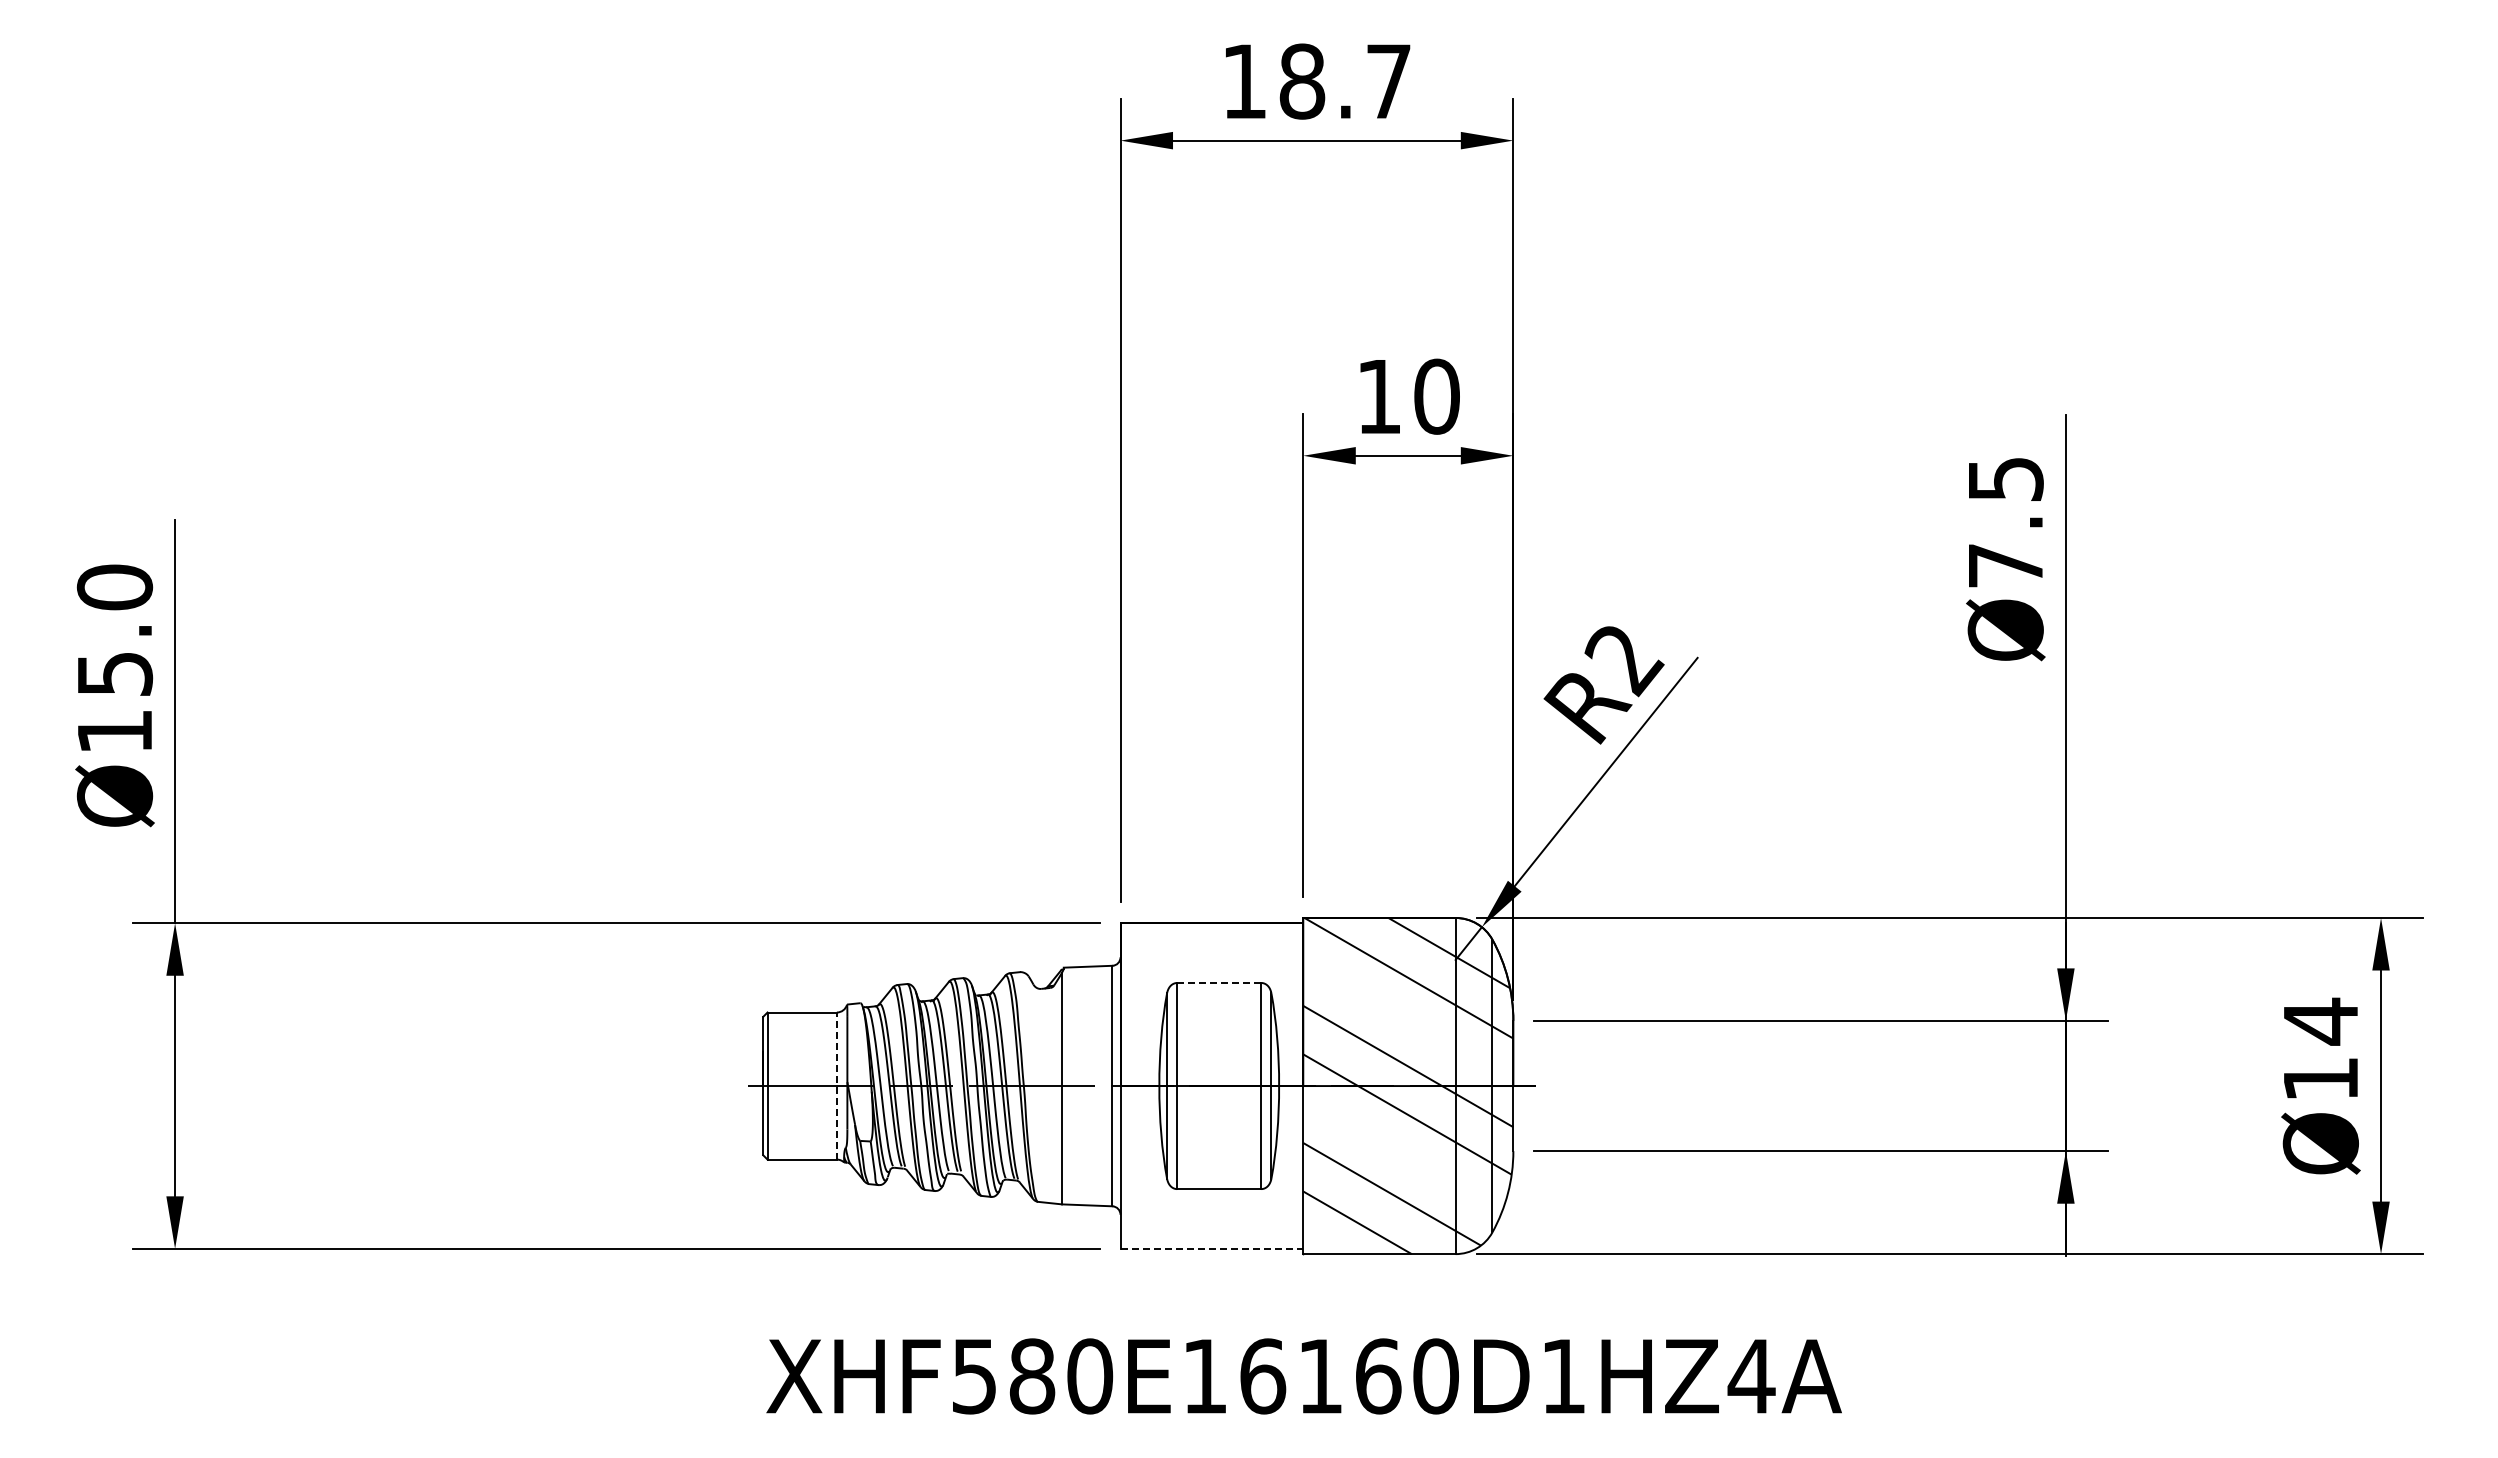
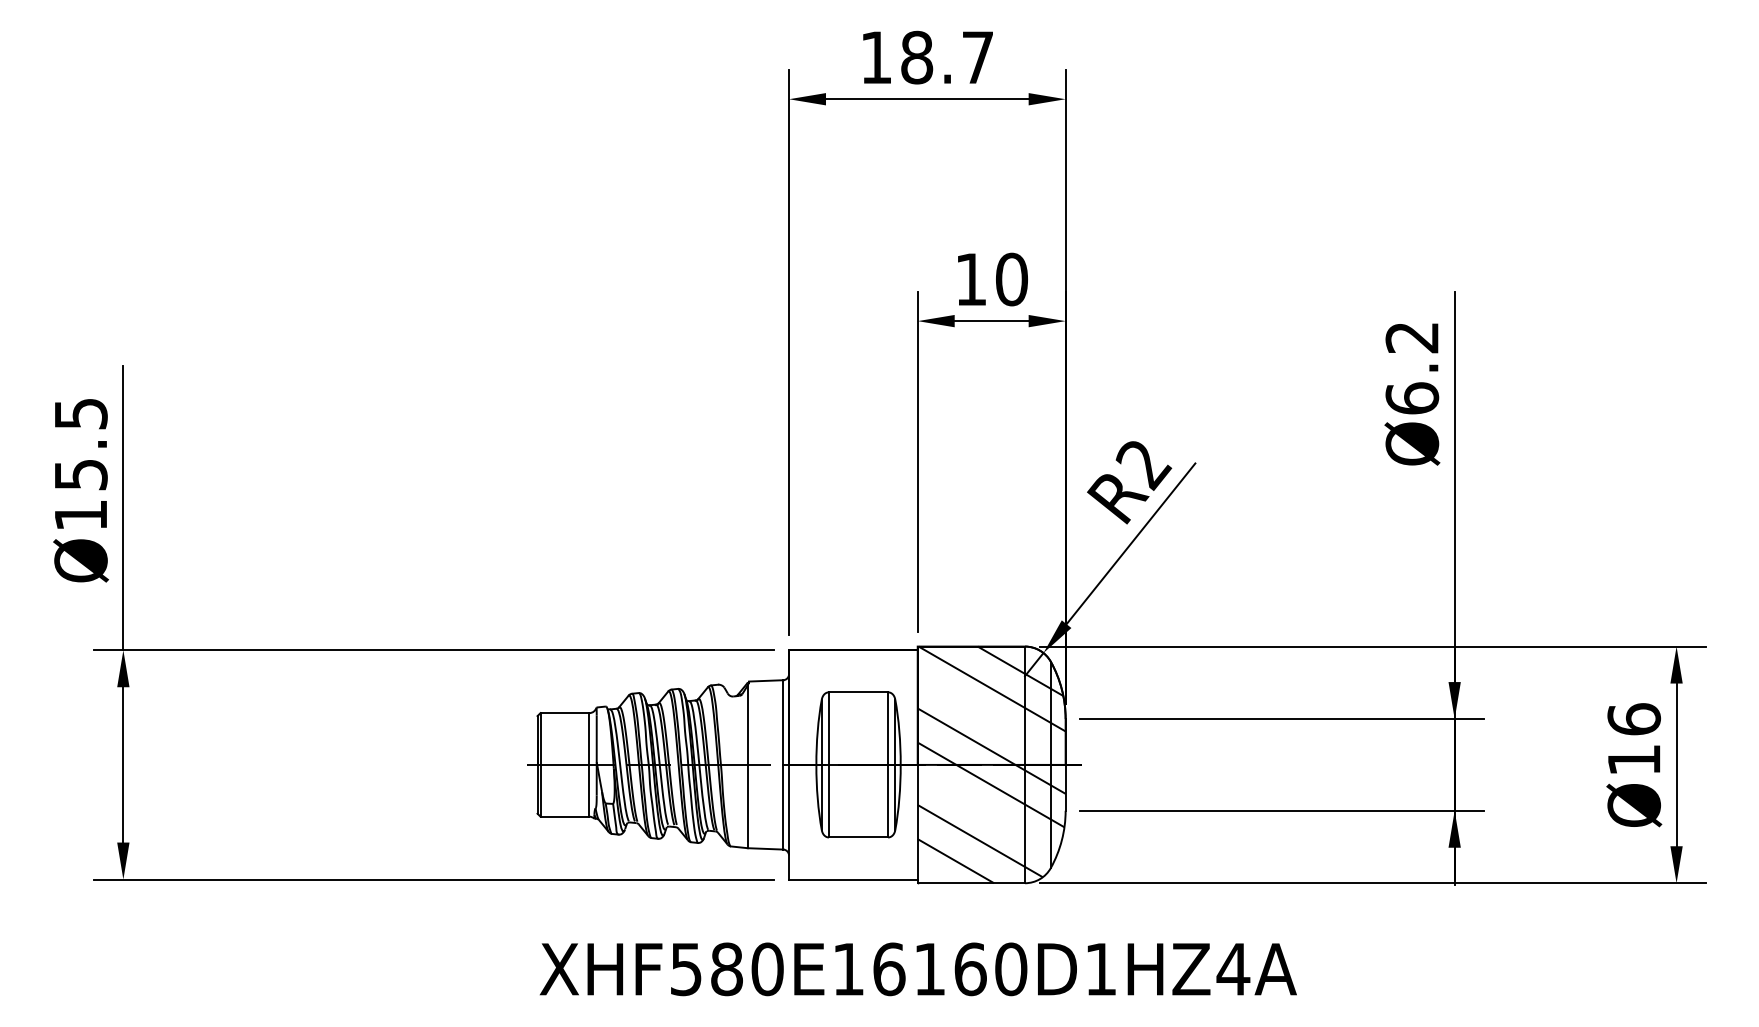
text: (2005, 523) -> (1412, 368), Ø7.5 -> Ø6.2
text: (114, 587) -> (80, 413), Ø15.0 -> Ø15.5
line: (1218, 983) -> (858, 692), dashed -> solid
text: (2320, 1021) -> (1633, 719), Ø14 -> Ø16
line: (836, 1086) -> (589, 765), dashed -> solid
line: (1212, 1248) -> (853, 879), dashed -> solid

